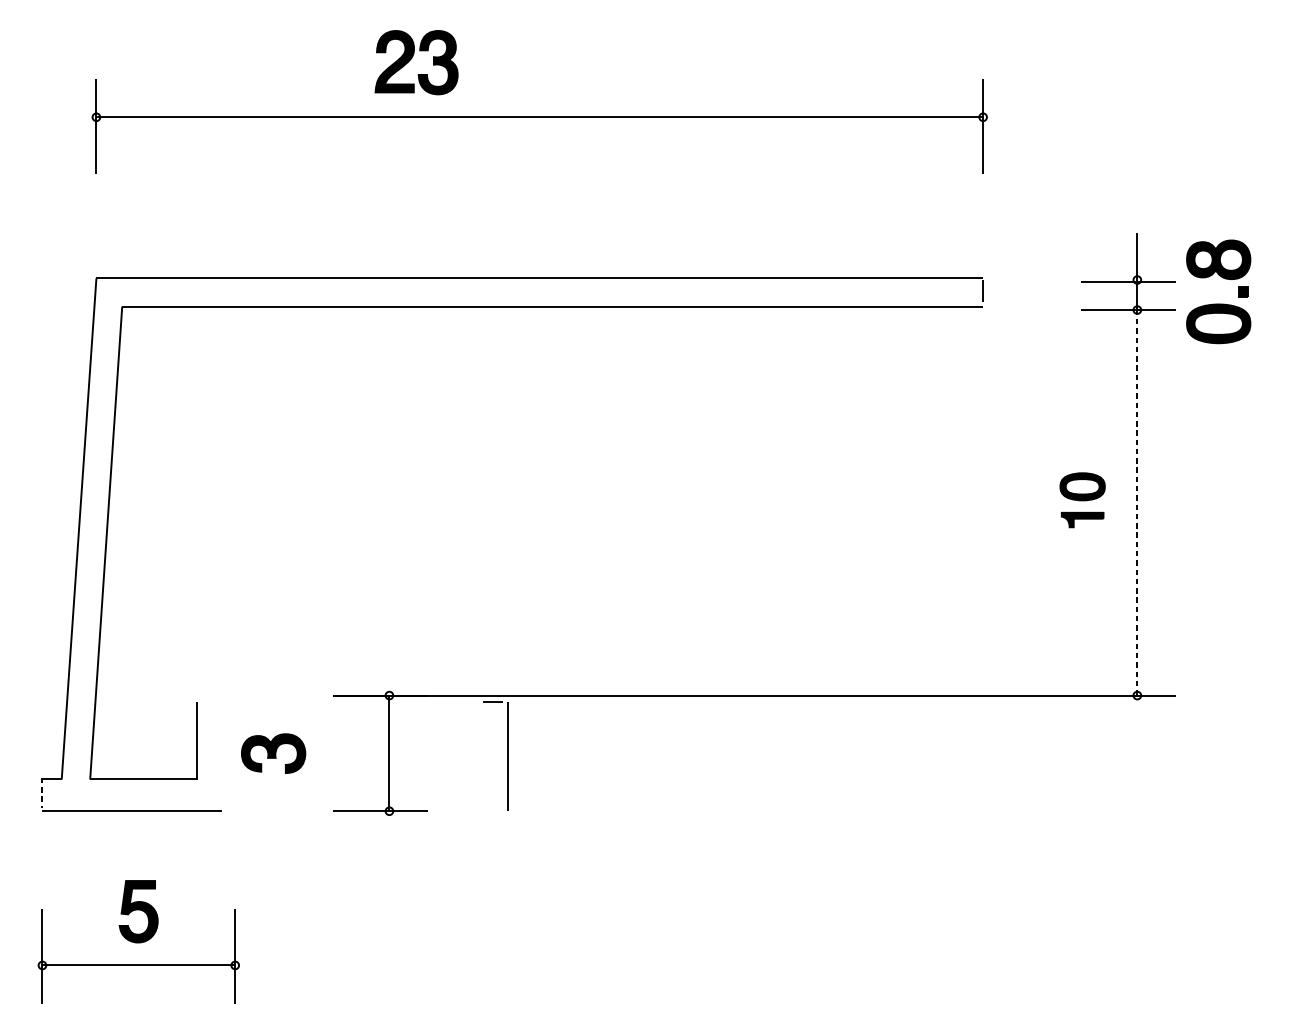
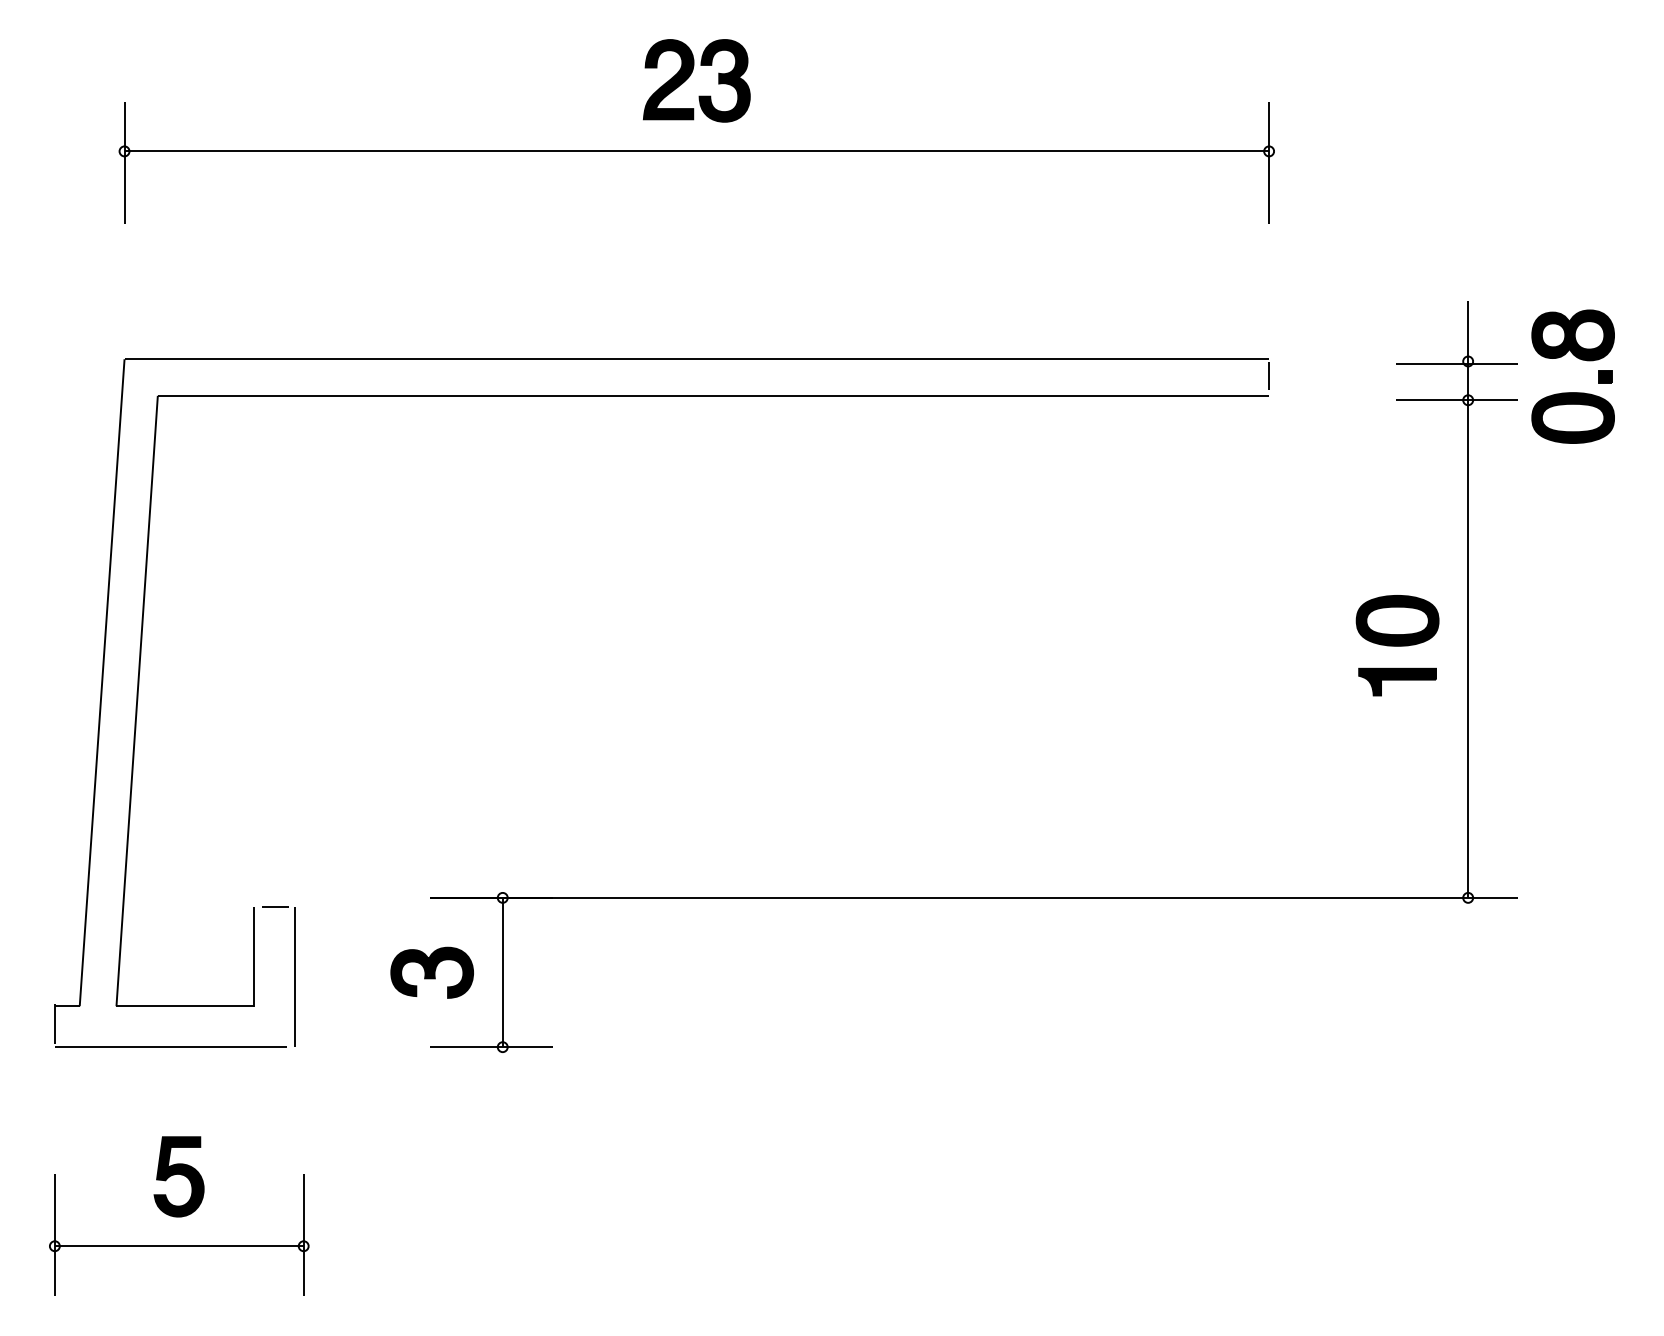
part: (411, 59) -> (690, 76), moved
part: (1082, 500) -> (1397, 645), size x1.43
line: (1137, 503) -> (1468, 649), dashed -> solid
part: (273, 753) -> (431, 972), moved
part: (507, 756) -> (294, 976), moved
line: (42, 792) -> (54, 1023), dashed -> solid

